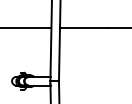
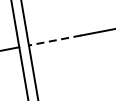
line: (82, 27) -> (54, 40), solid -> dashed

